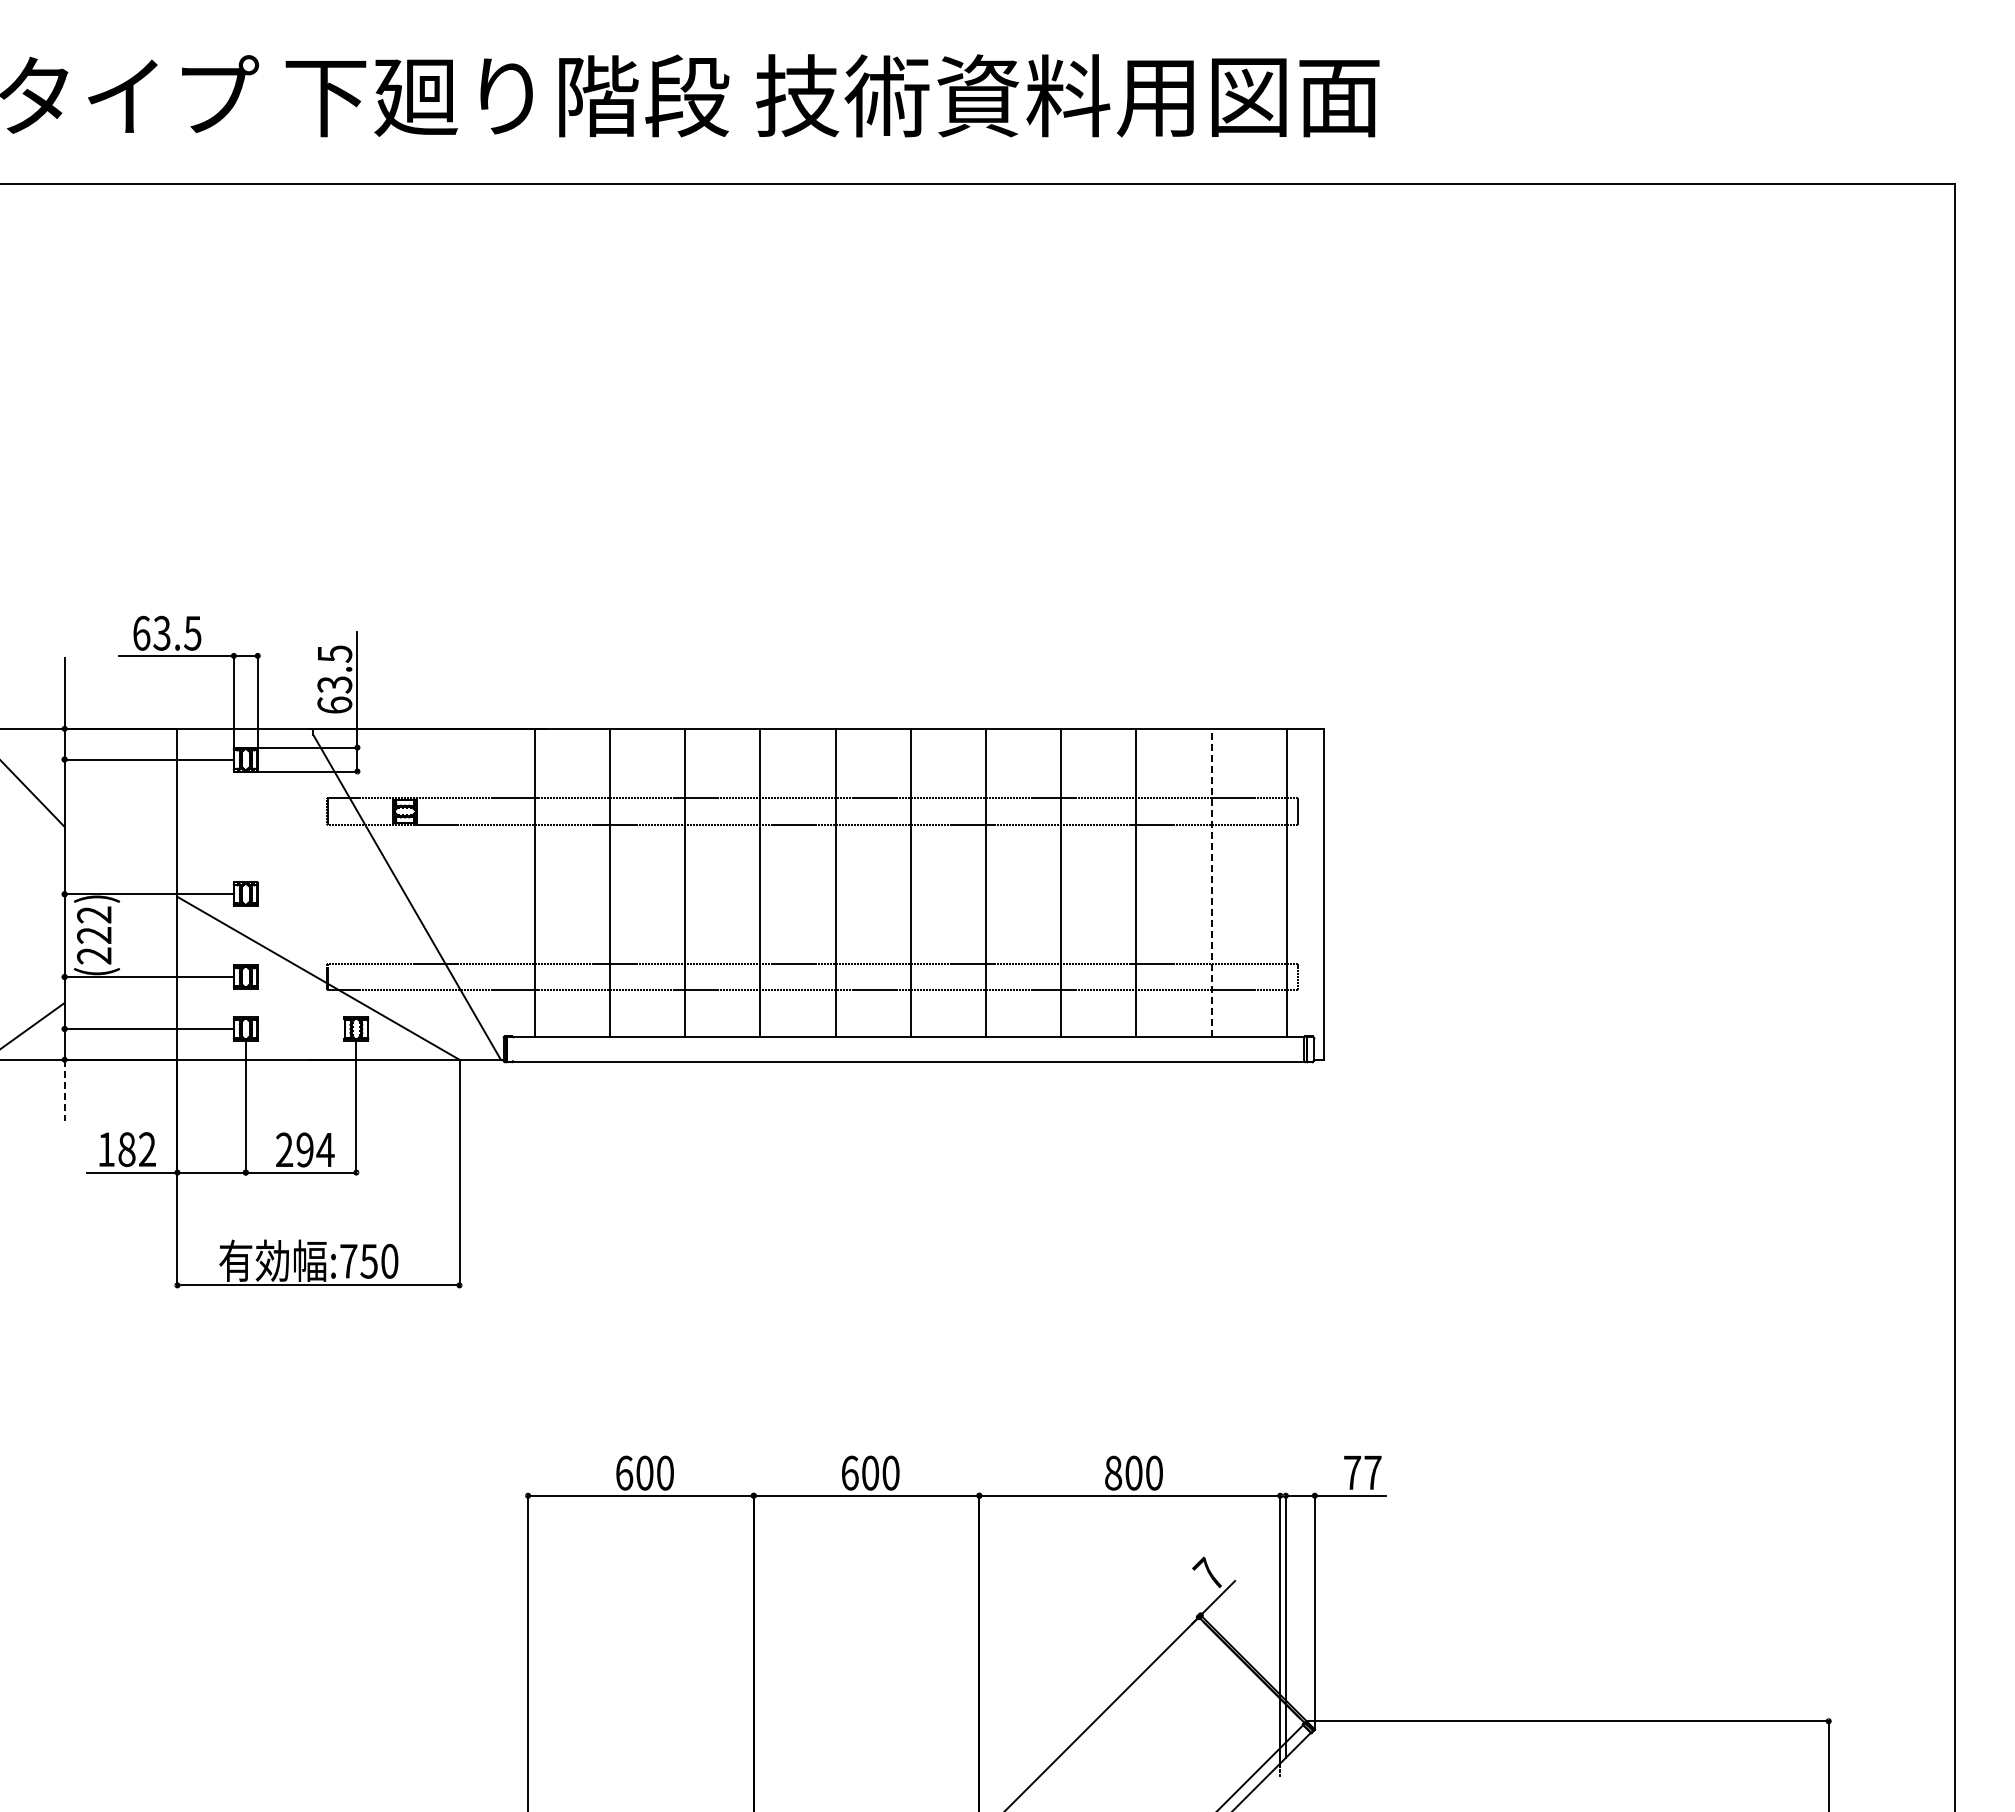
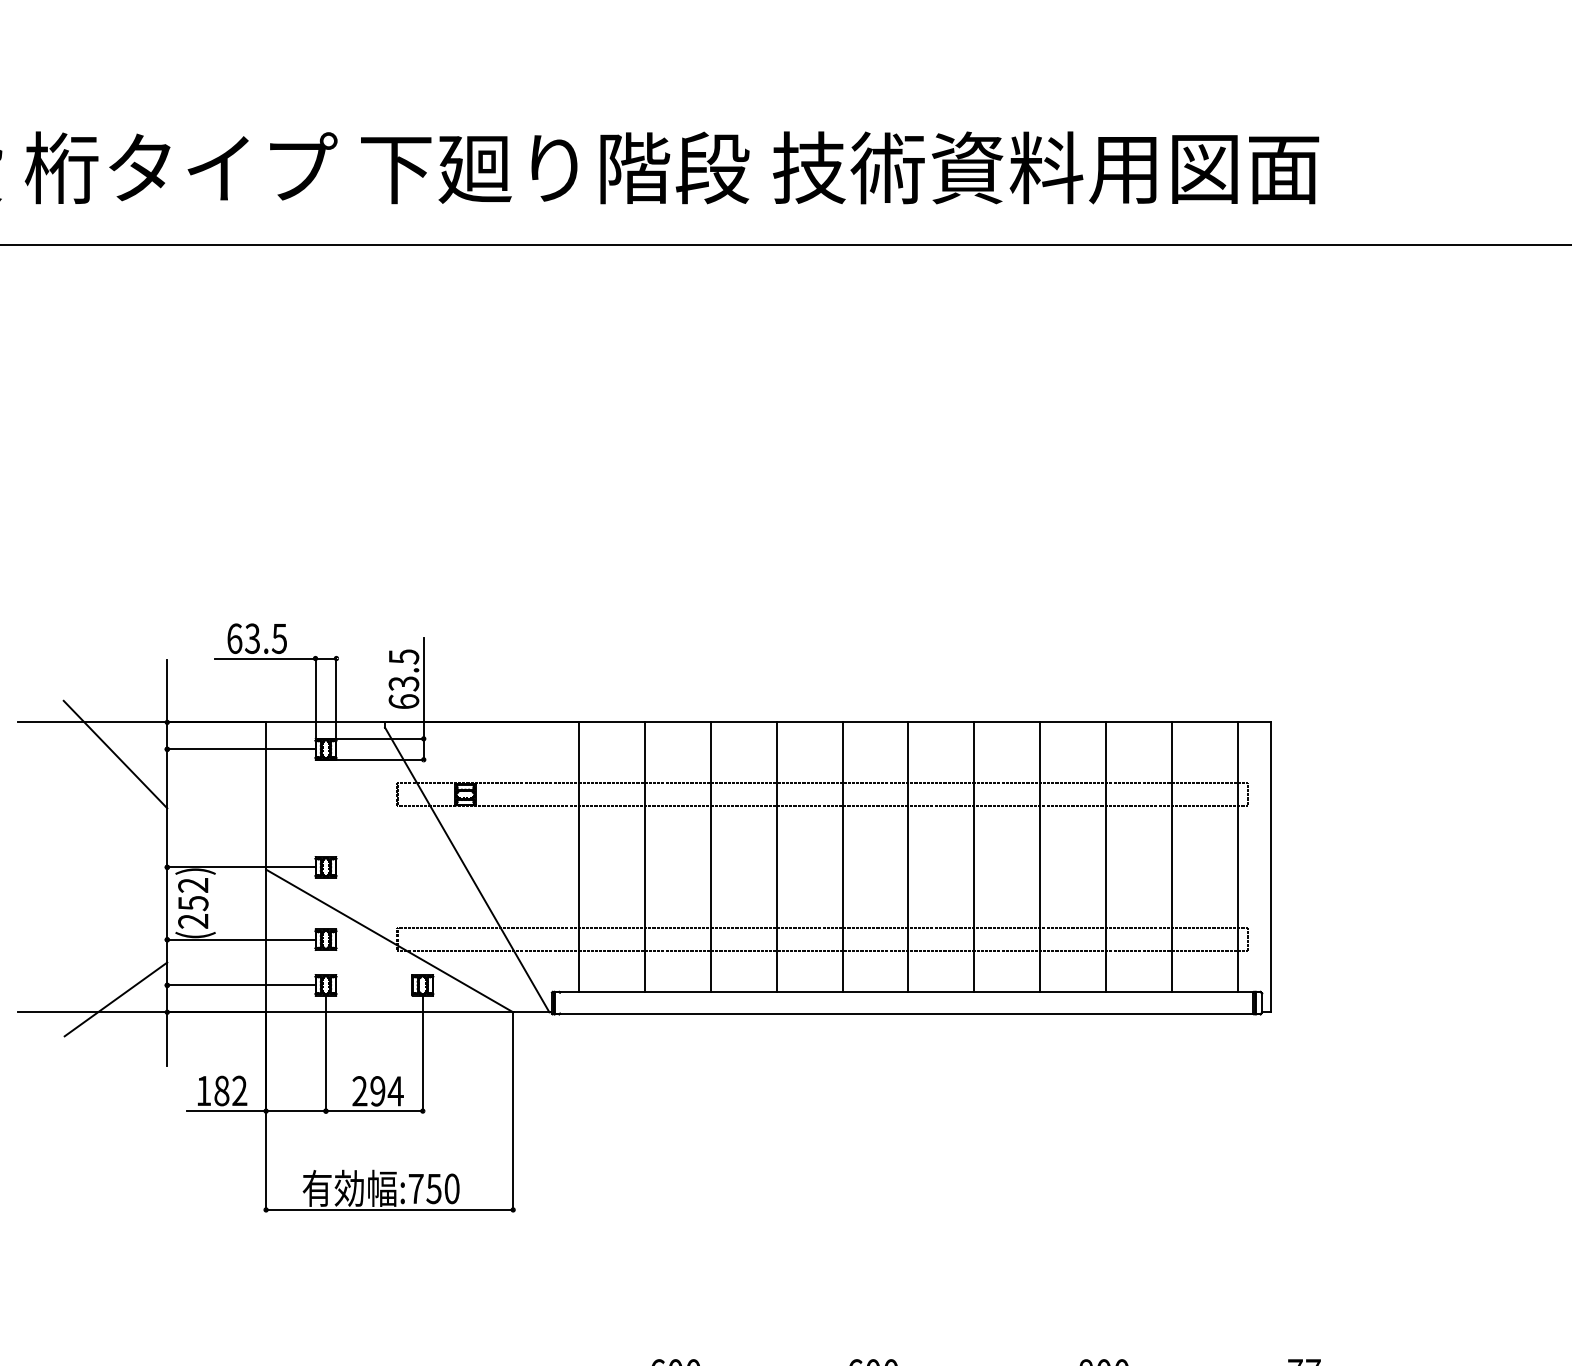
line: (1211, 882) -> (1171, 857), dashed -> solid
text: (94, 935) -> (193, 903), (222) -> (252)
line: (64, 1090) -> (167, 1039), dashed -> solid

